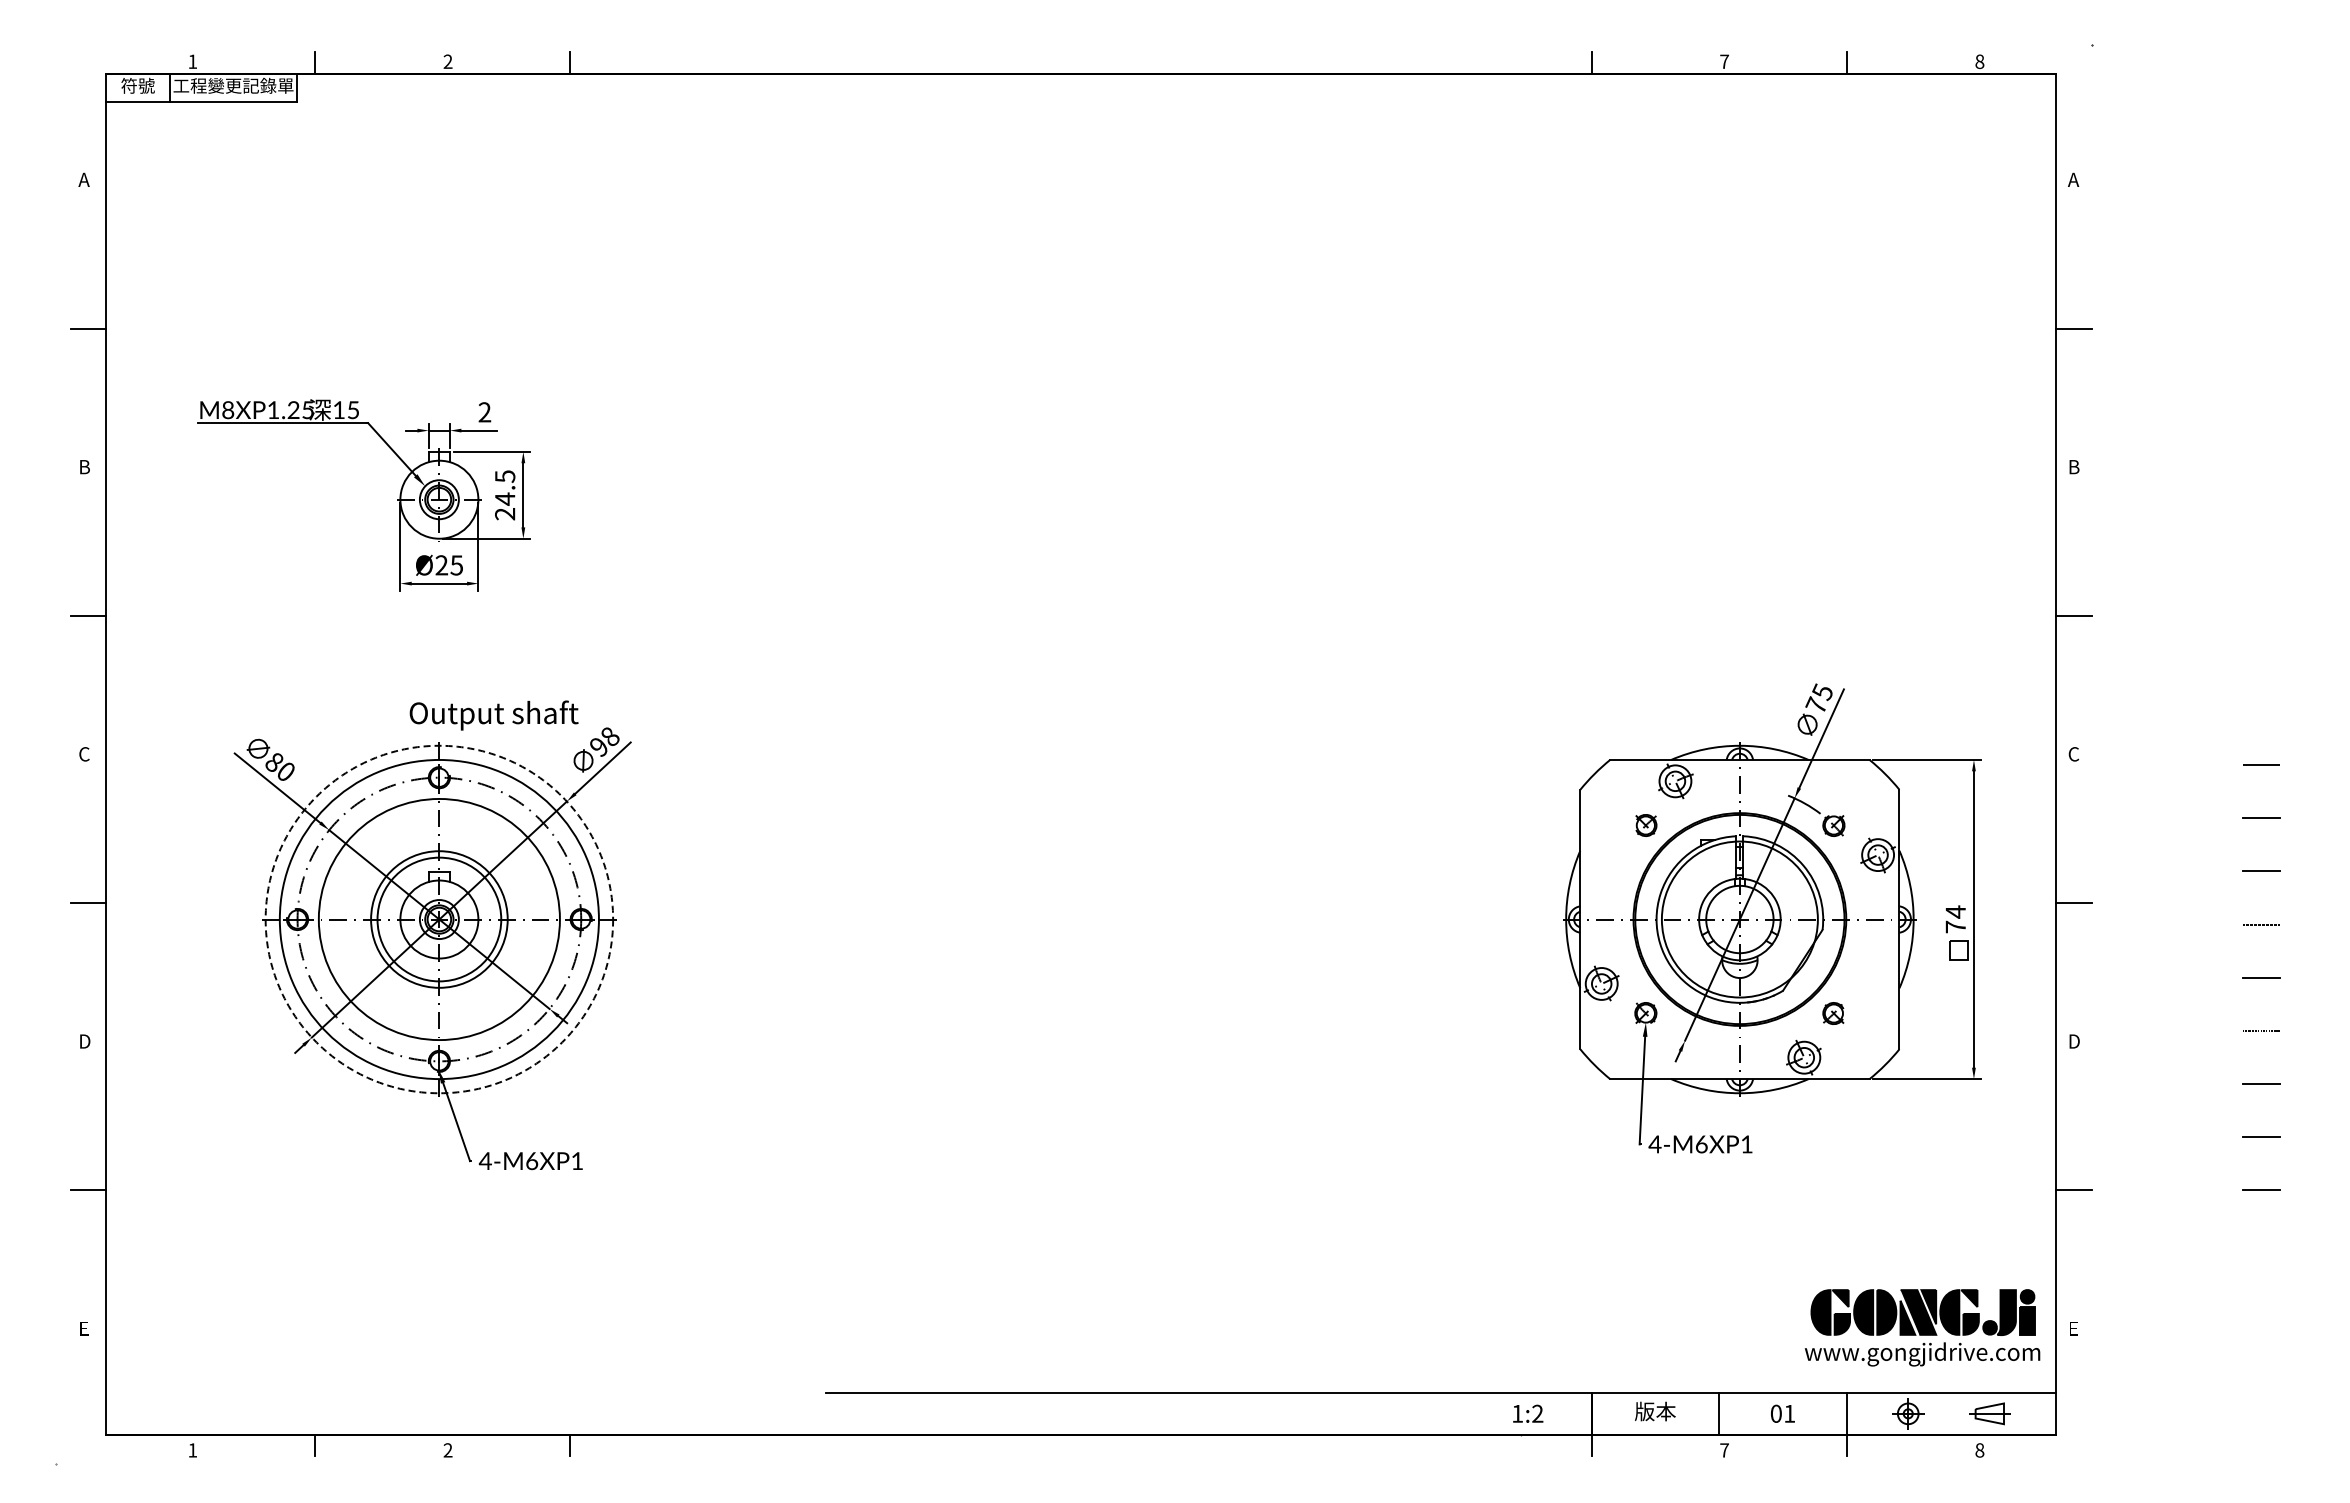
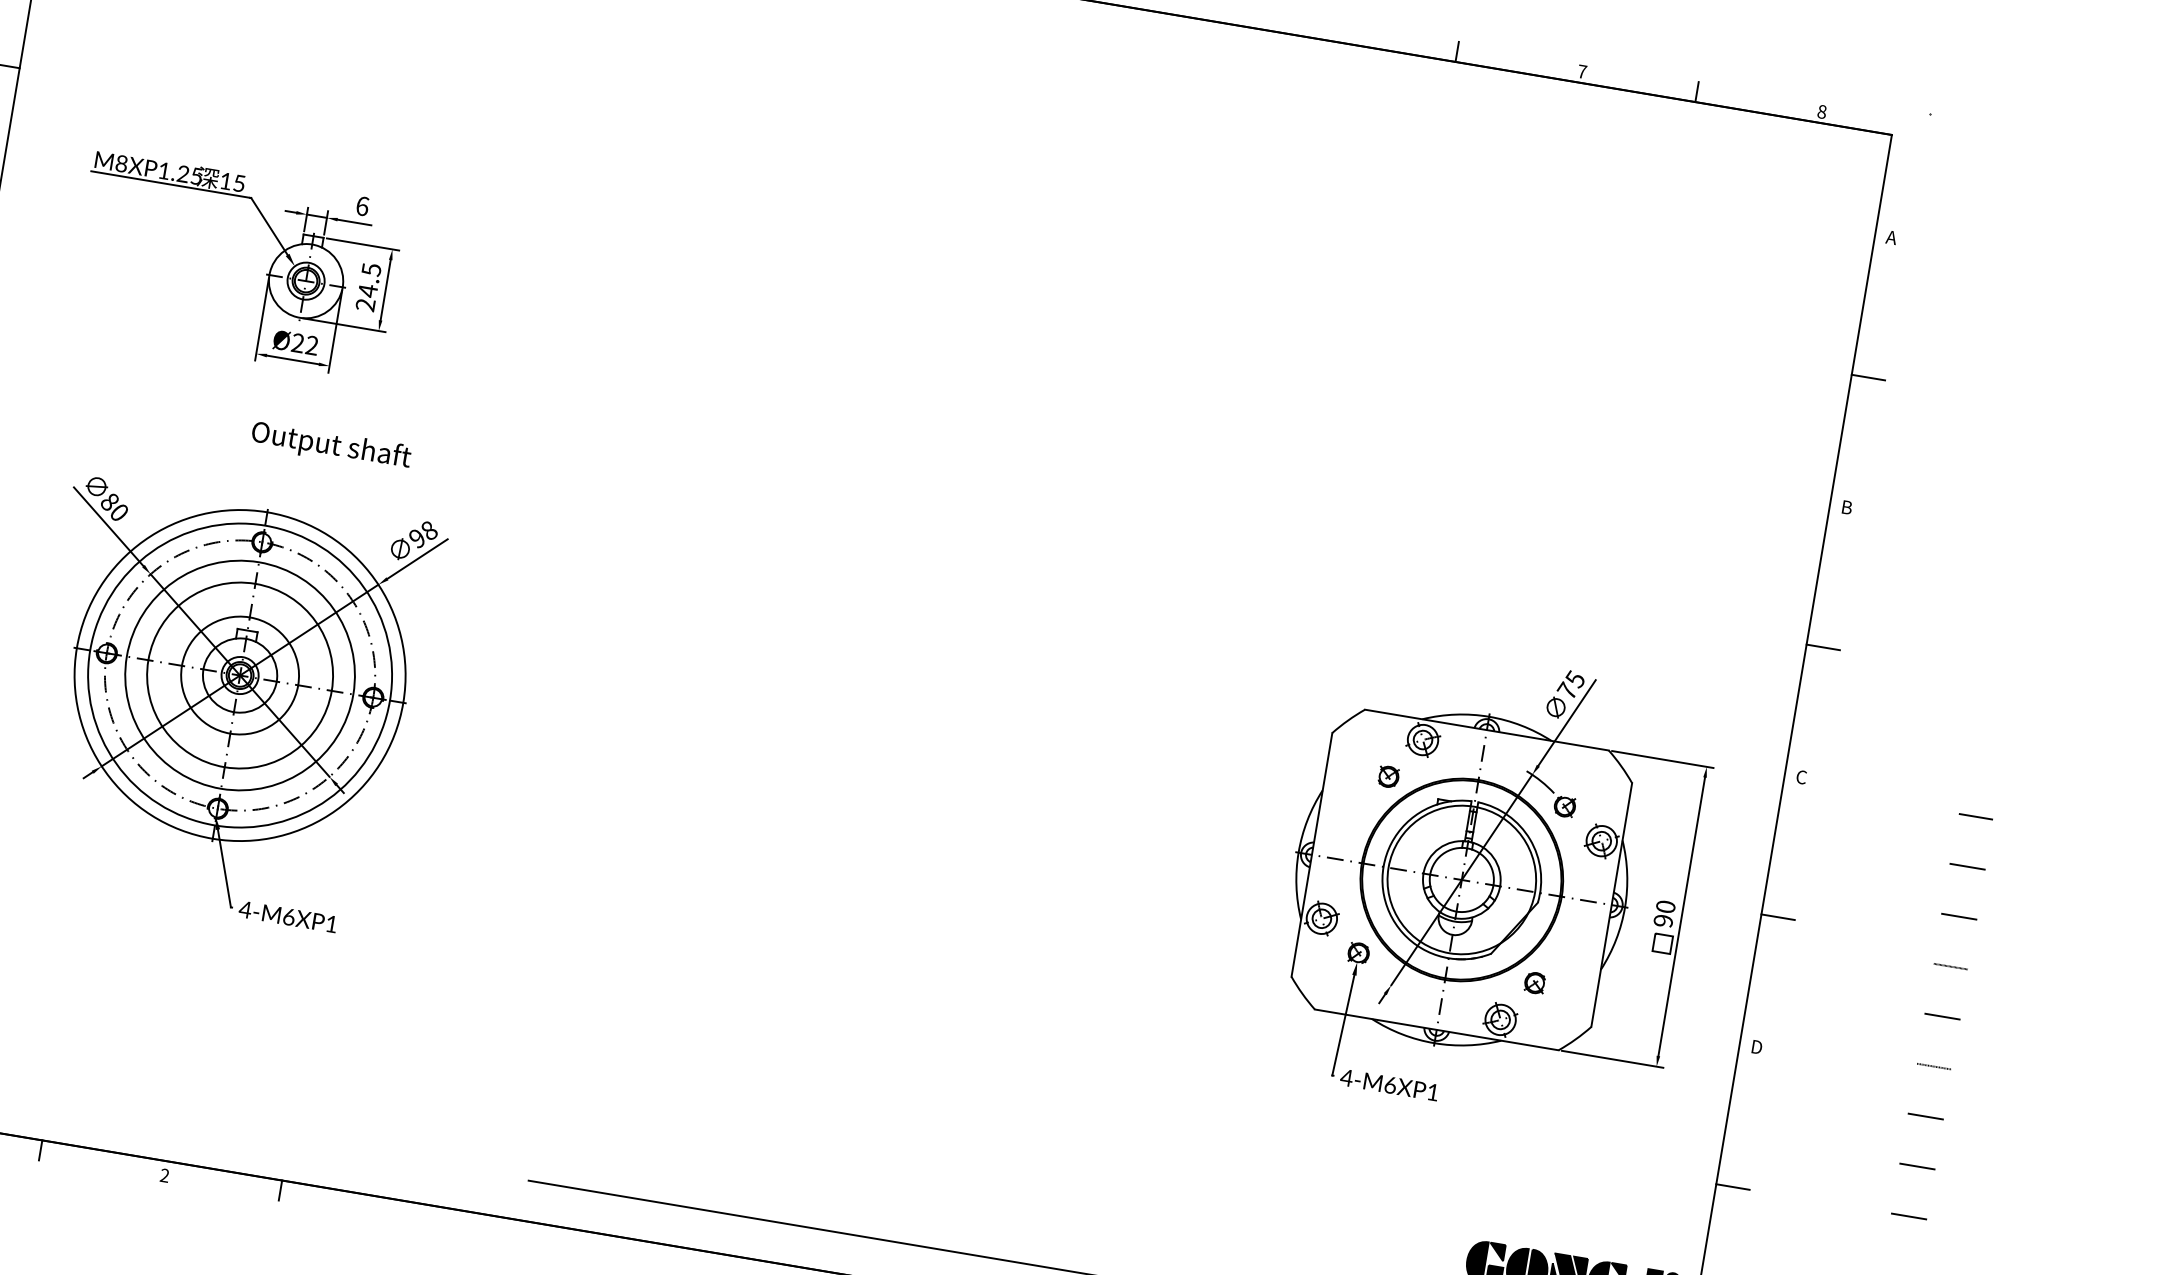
text: (484, 412) -> (362, 206), 2 -> 6
text: (456, 565) -> (311, 345), Ø25 -> Ø22
text: (493, 715) -> (330, 446), moved
circle: (438, 919) -> (239, 675), size x1.43
circle: (439, 919) -> (240, 675), dashed -> solid
text: (1955, 919) -> (1664, 913), 74 -> 90

